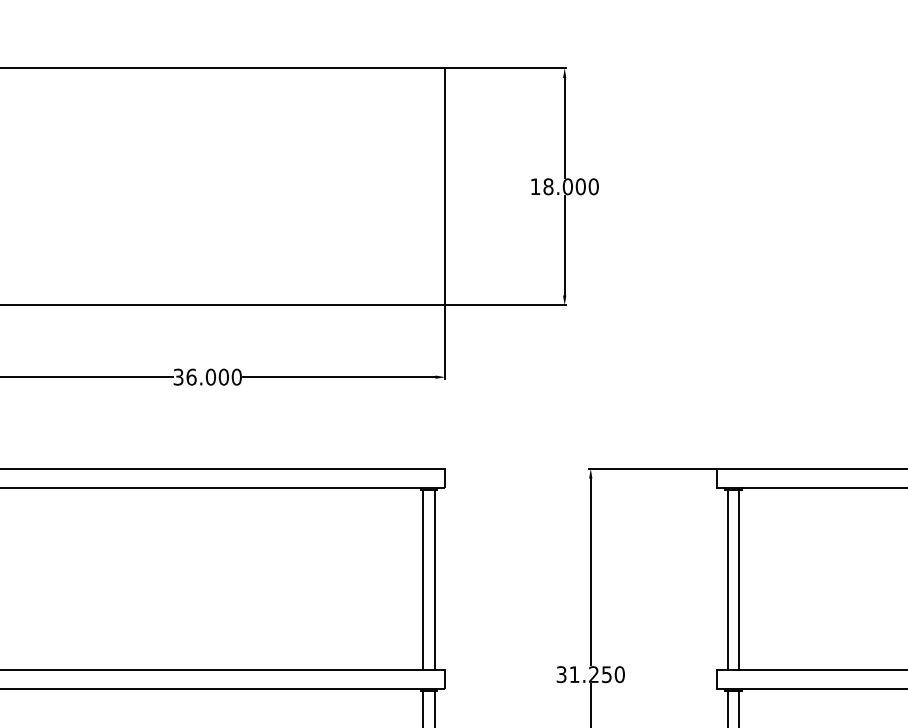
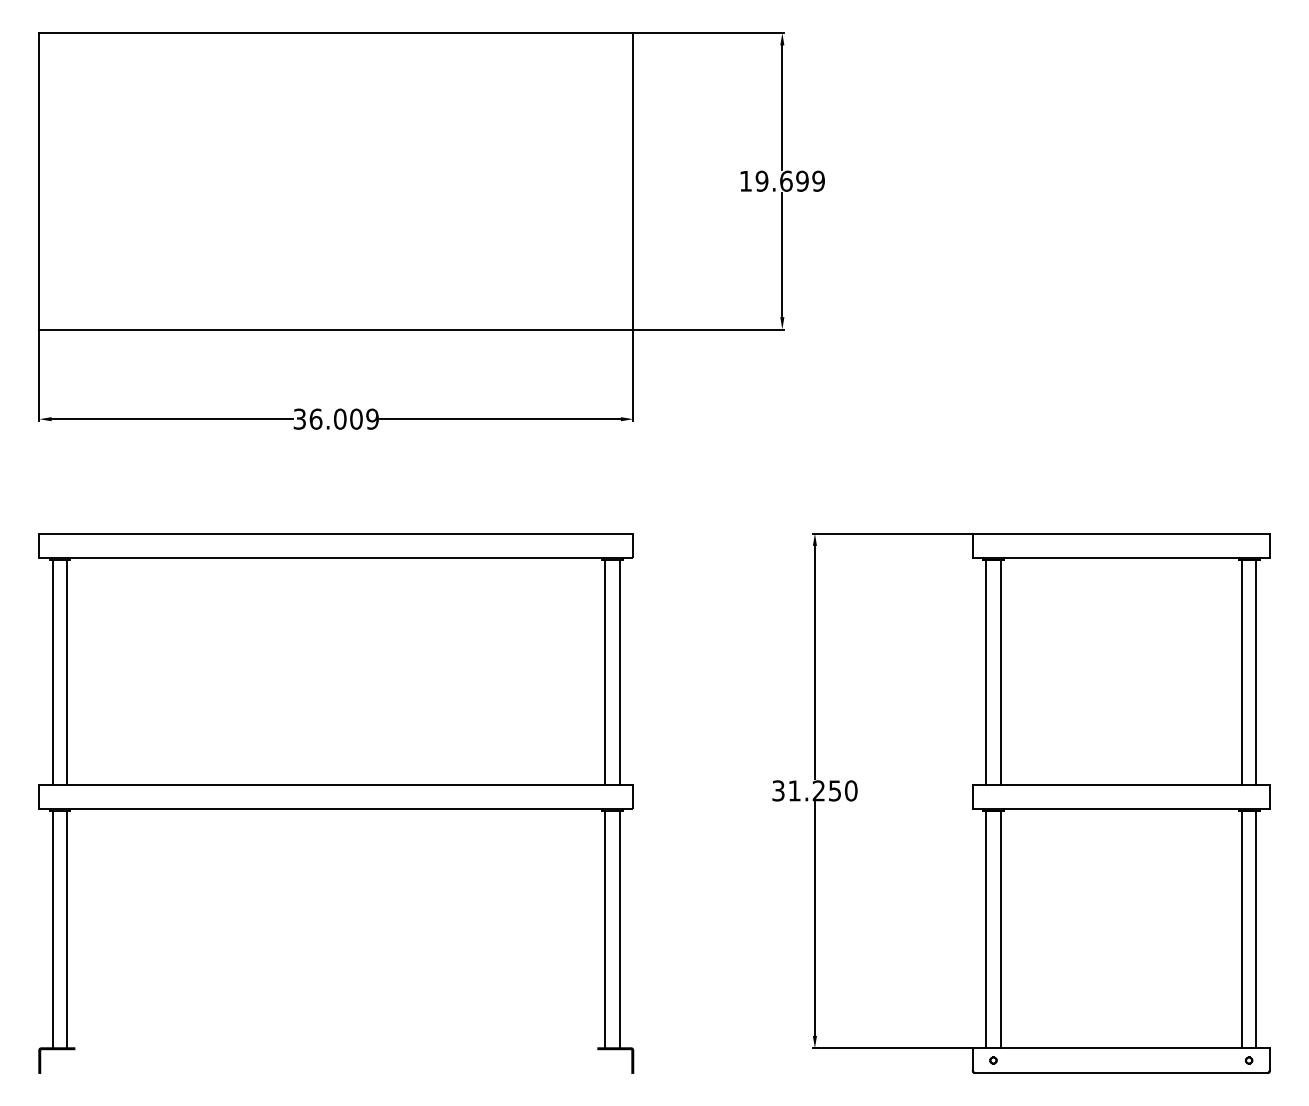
text: (571, 186) -> (790, 180), 18.000 -> 19.699
text: (236, 376) -> (372, 418), 36.000 -> 36.009

